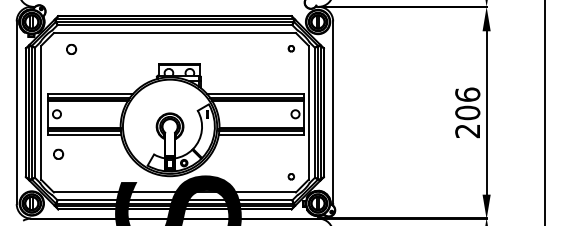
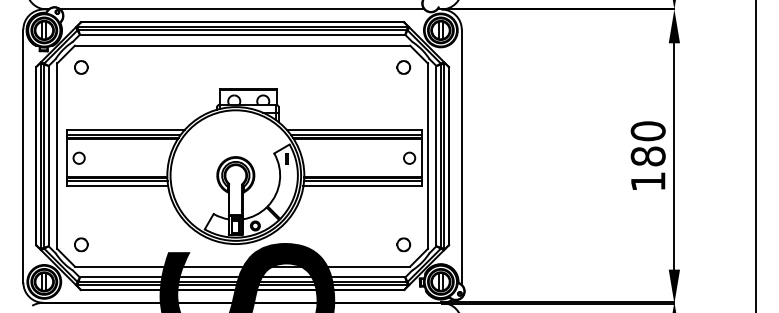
line: (174, 6) -> (242, 9), added
part: (291, 48) -> (403, 67), size x1.67
circle: (71, 49) -> (81, 67), moved
text: (467, 113) -> (647, 156), 206 -> 180
part: (58, 154) -> (81, 244), moved
part: (291, 176) -> (403, 244), size x1.67

